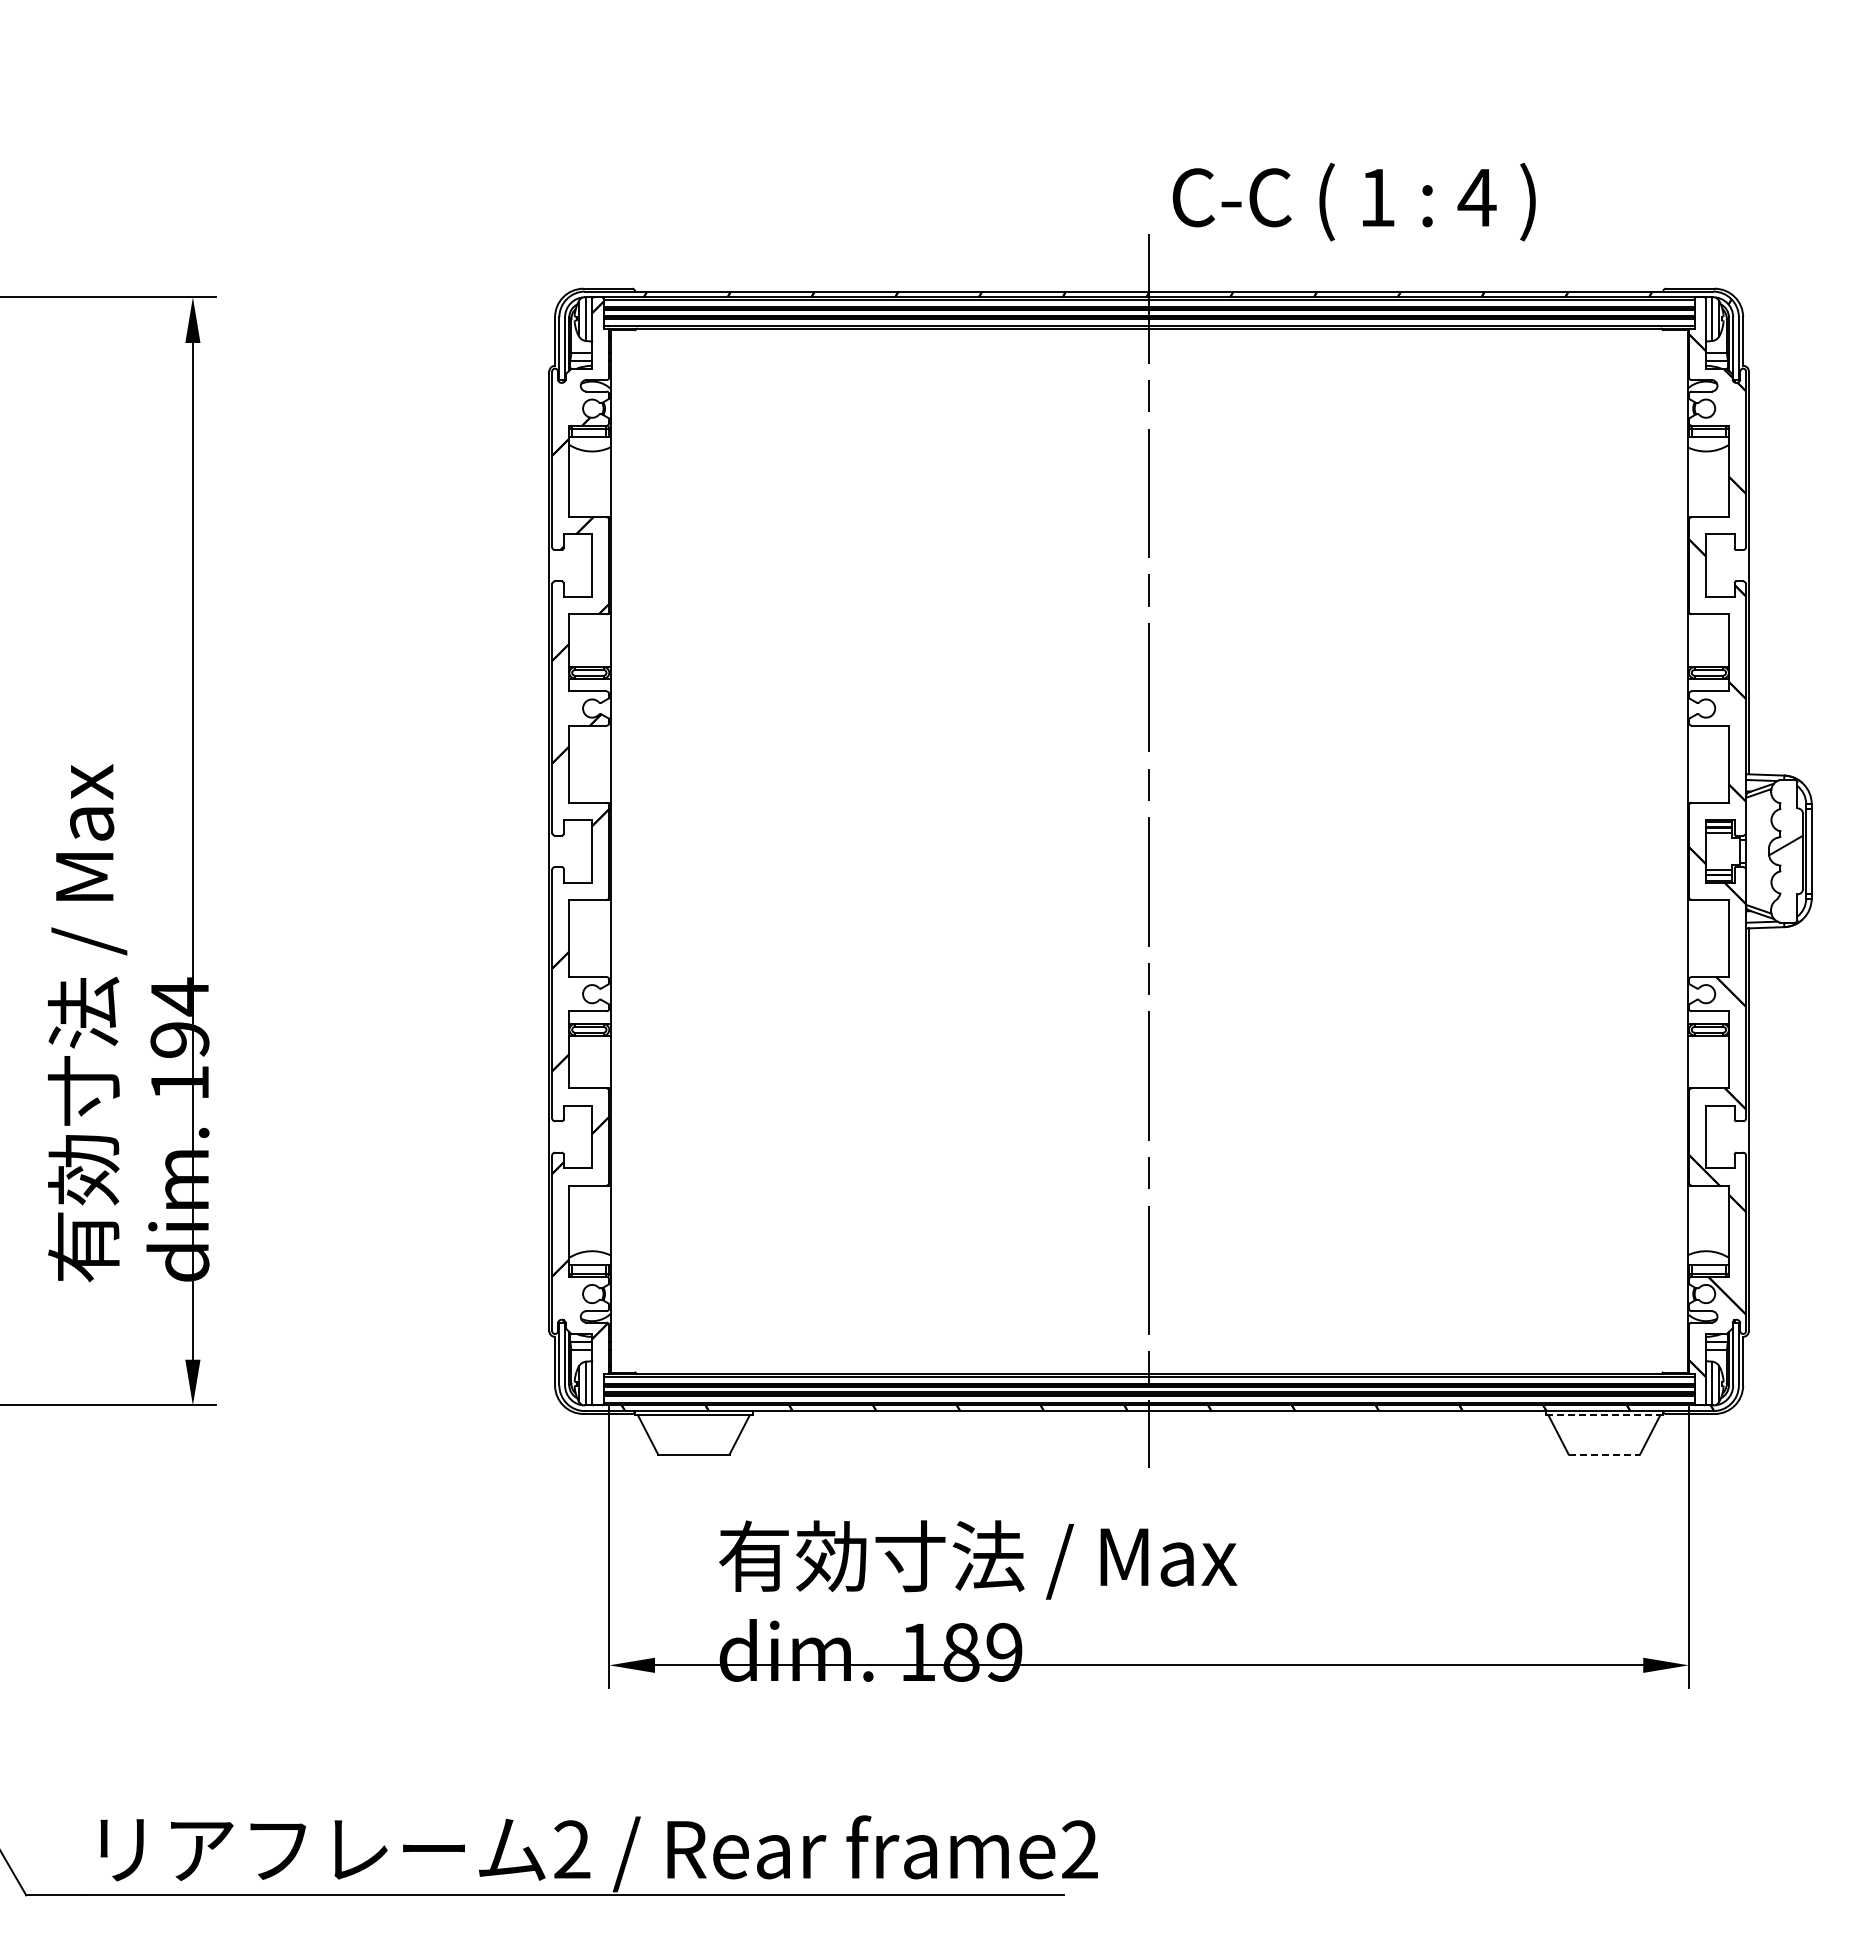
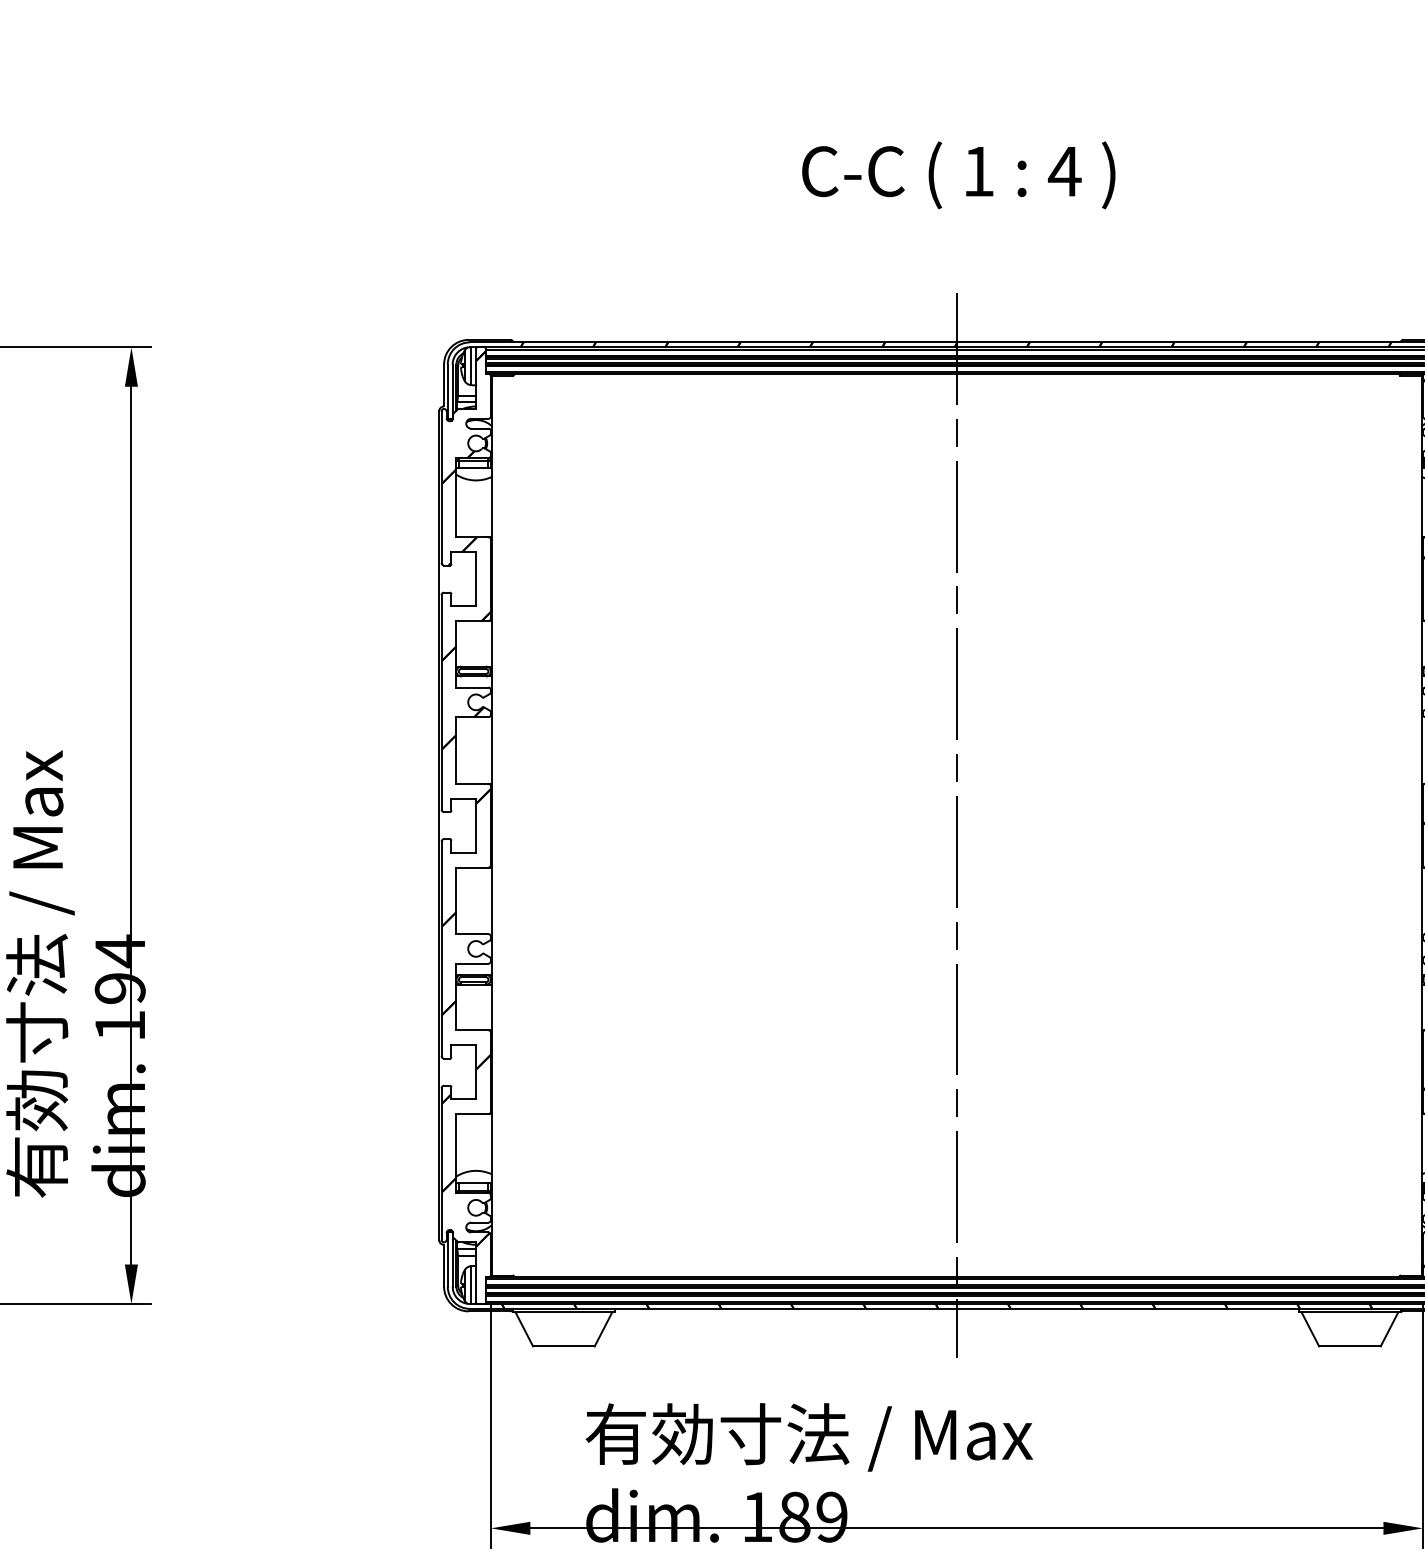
text: (1354, 201) -> (958, 174), moved
line: (1604, 1415) -> (1350, 1312), dashed -> solid
line: (1604, 1454) -> (1350, 1346), dashed -> solid

